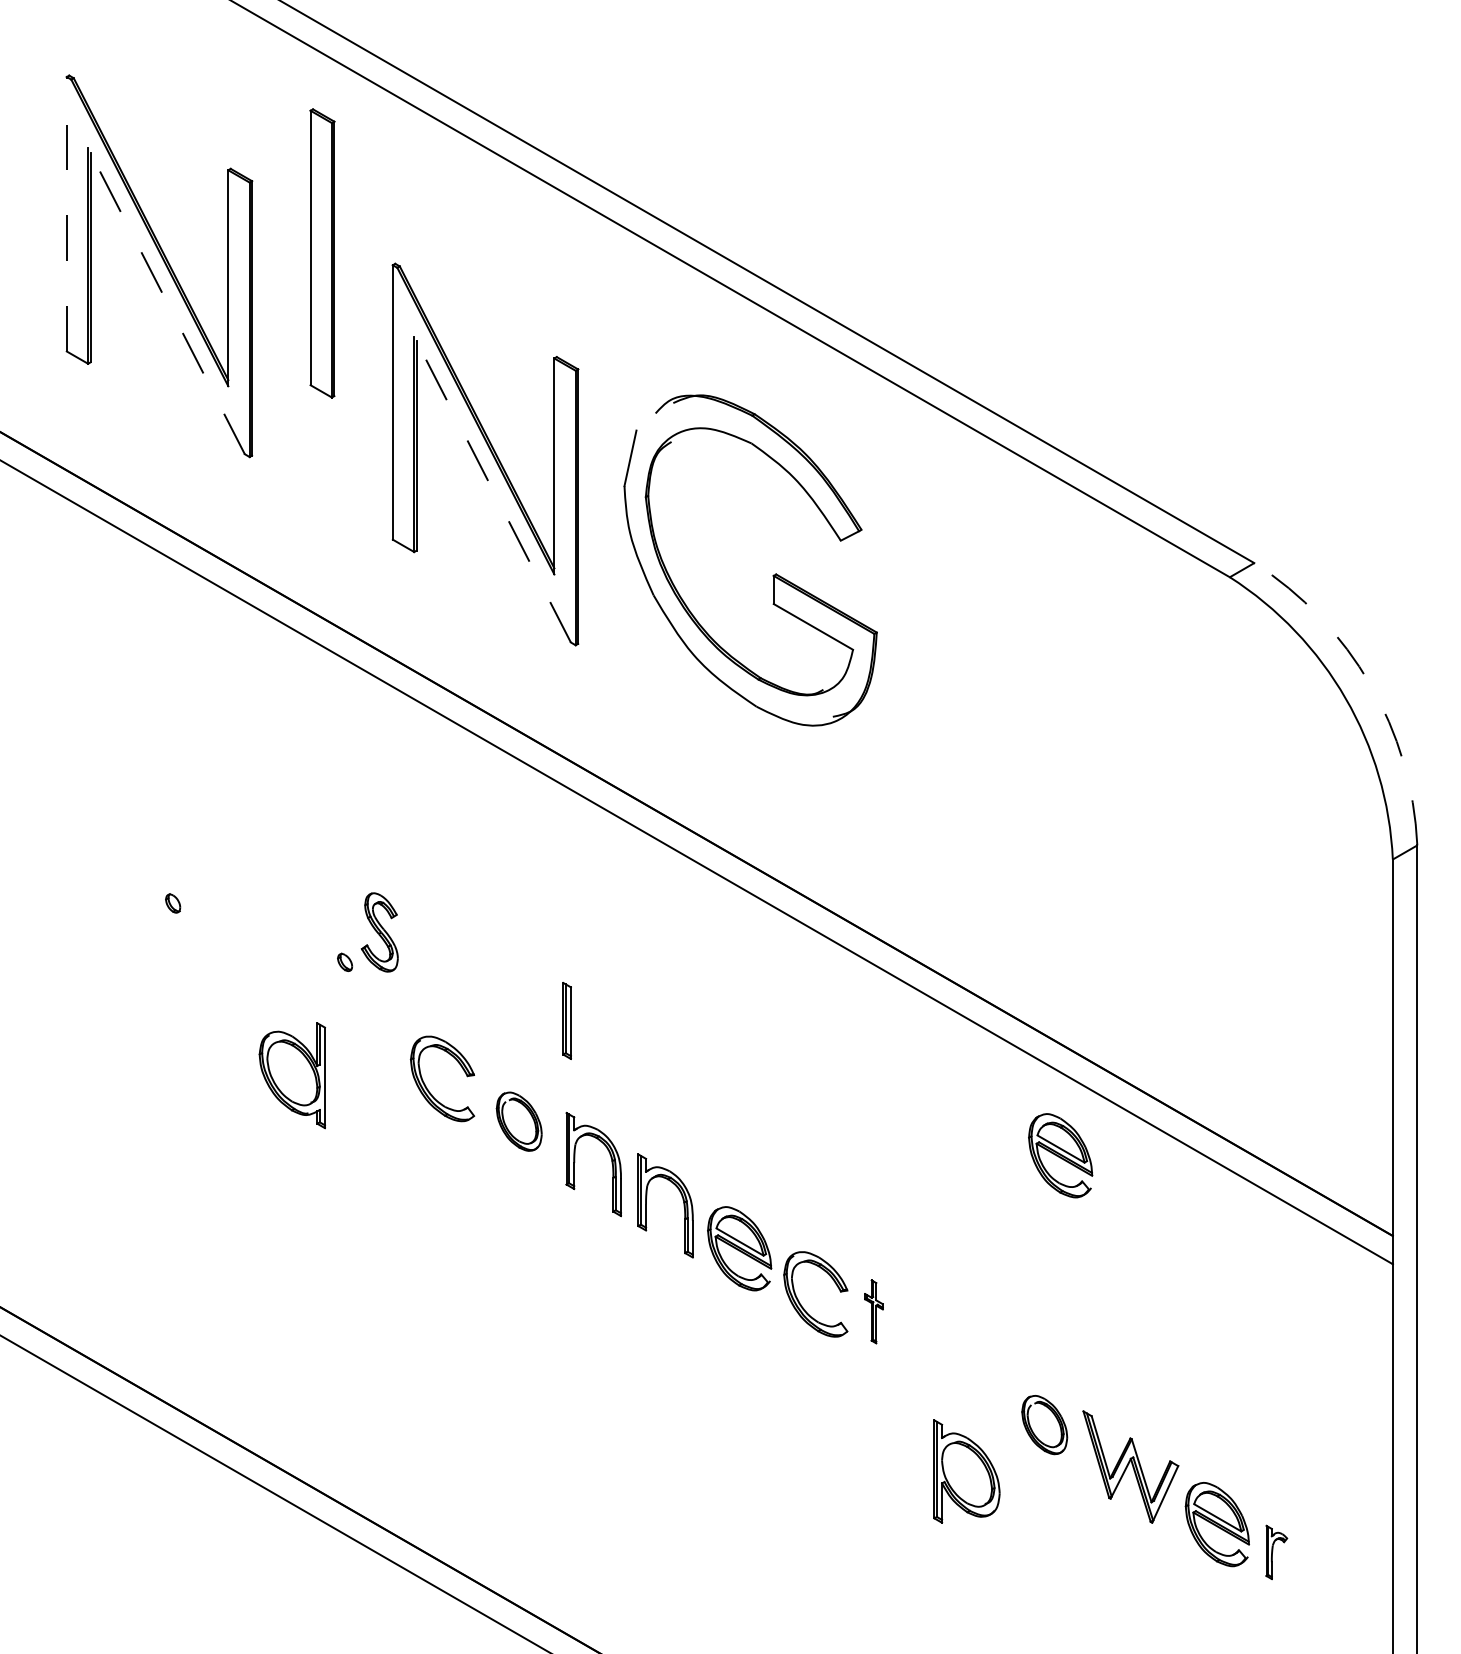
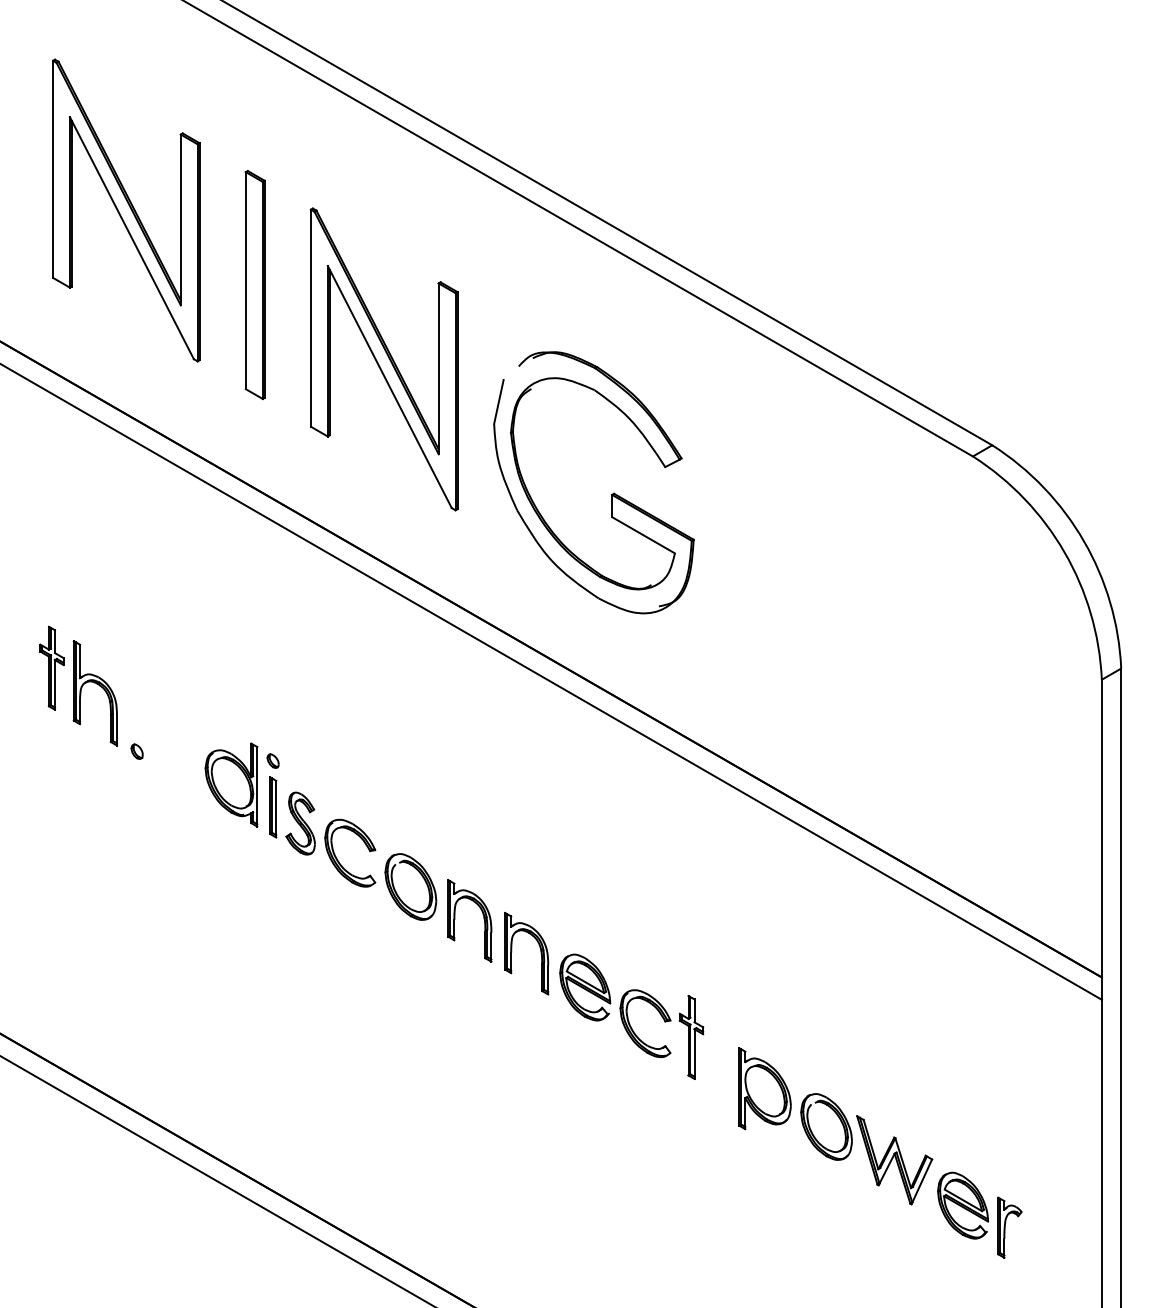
line: (66, 213) -> (52, 168), dashed -> solid
part: (322, 253) -> (255, 285), moved
line: (166, 301) -> (131, 238), dashed -> solid
line: (492, 489) -> (389, 387), dashed -> solid
part: (772, 575) -> (611, 494), moved
arc: (1370, 684) -> (1084, 541), dashed -> solid
part: (65, 844) -> (52, 667), added
part: (127, 869) -> (101, 687), added
part: (173, 903) -> (137, 751), moved
part: (379, 932) -> (300, 823), moved
part: (566, 1020) -> (272, 807), moved
part: (291, 1075) -> (230, 784), moved
part: (519, 1121) -> (411, 886), size x1.43
part: (1060, 1155) -> (838, 913), removed
part: (873, 1311) -> (691, 1037), size x1.67
part: (1044, 1424) -> (826, 1126), size x1.43
part: (966, 1471) -> (764, 1088), moved
part: (1276, 1552) -> (1009, 1227), size x1.43

